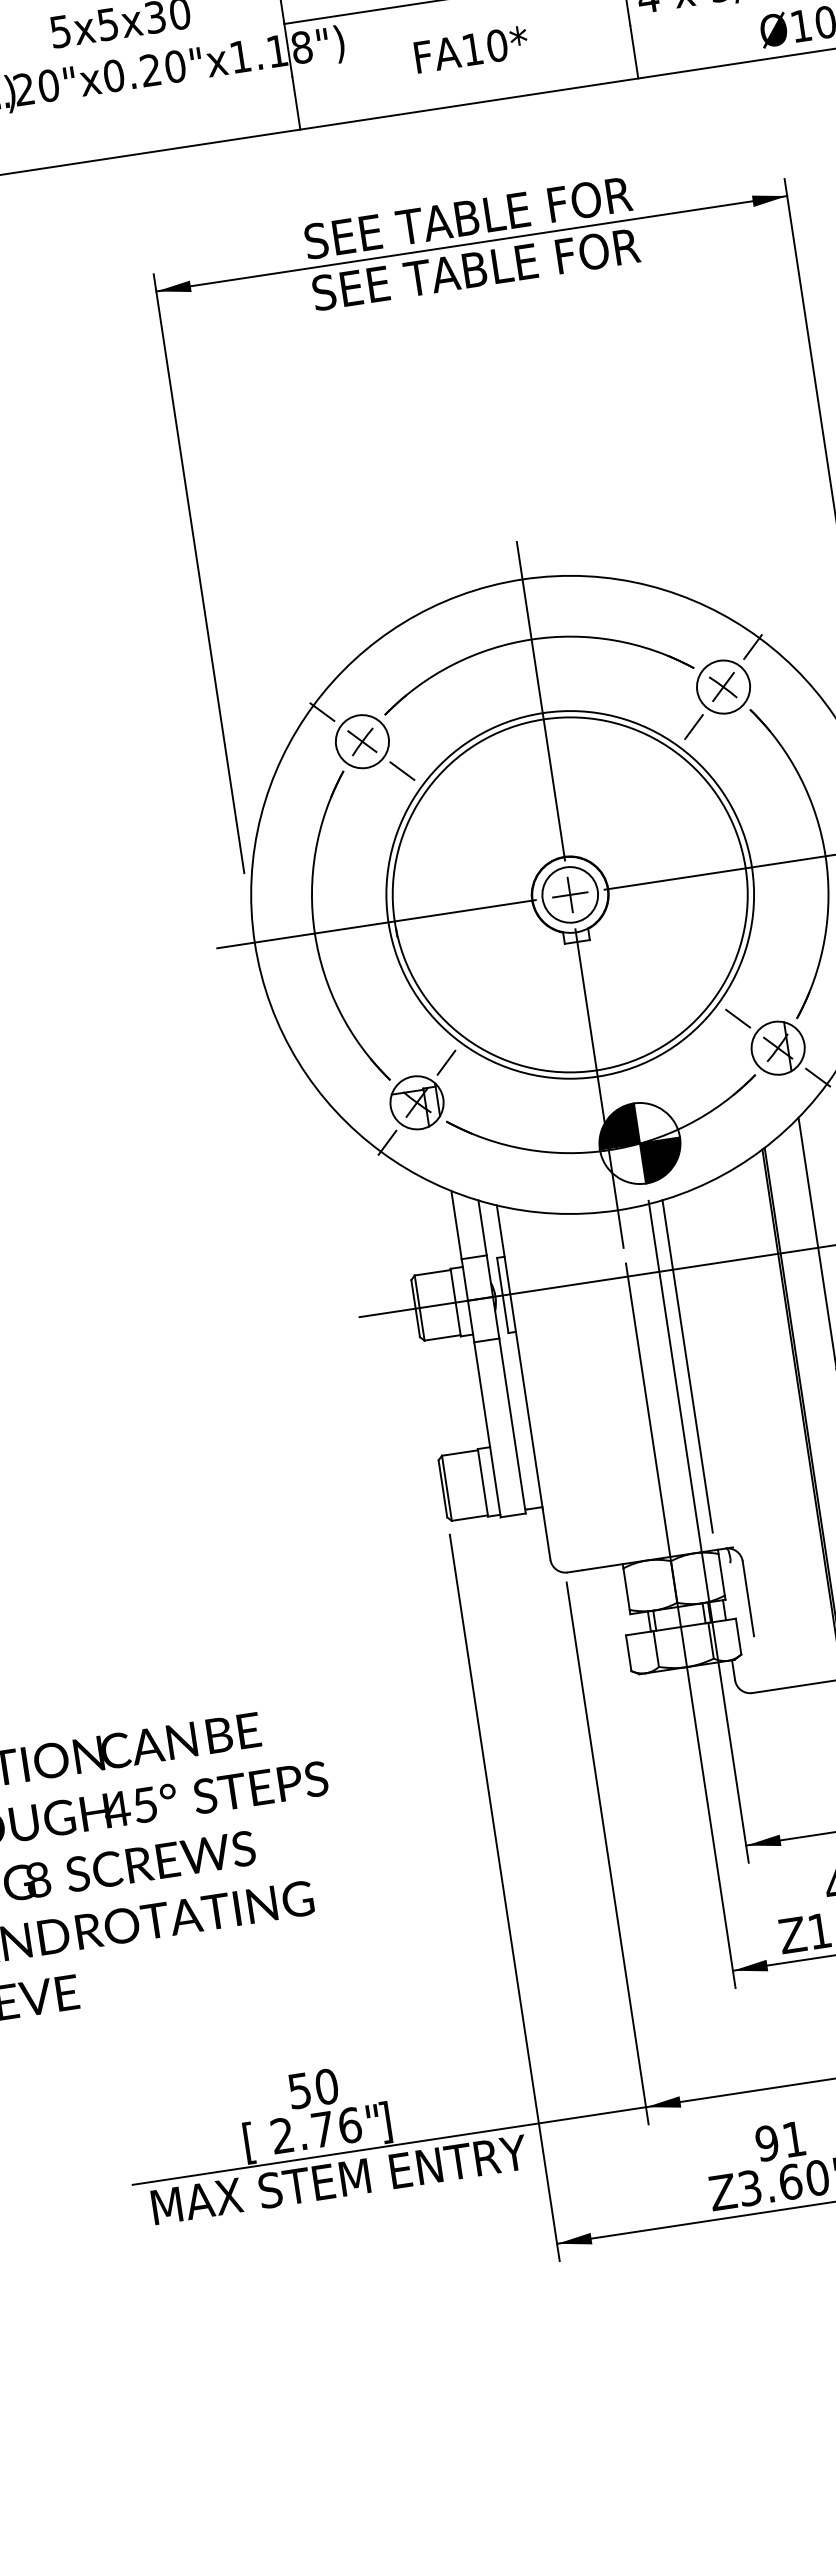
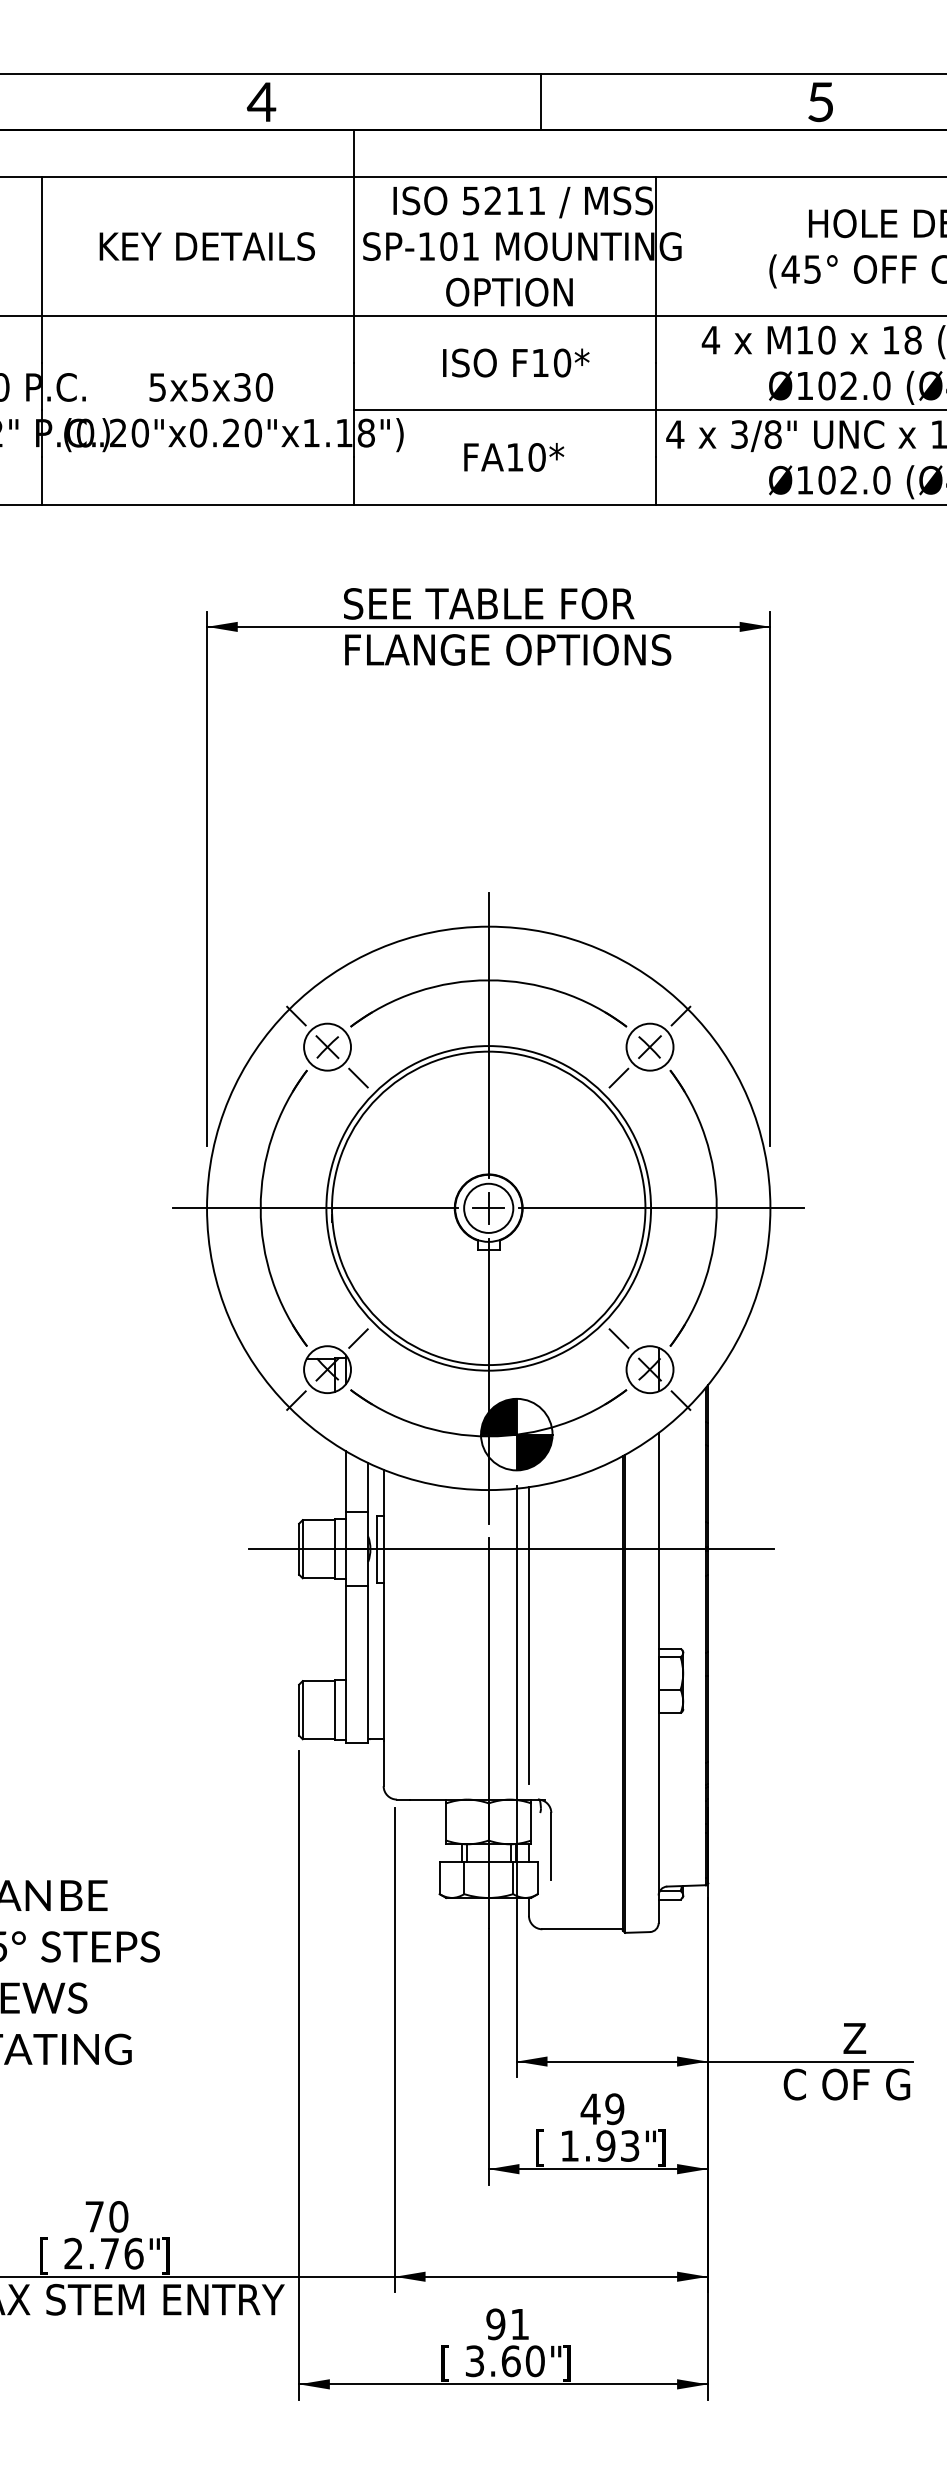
text: (496, 265) -> (507, 649), SEE TABLE FOR -> FLANGE OPTIONS
text: (792, 1936) -> (545, 2147), Z -> [
text: (299, 2090) -> (94, 2216), 50 -> 70
text: (723, 2194) -> (450, 2363), Z -> [

